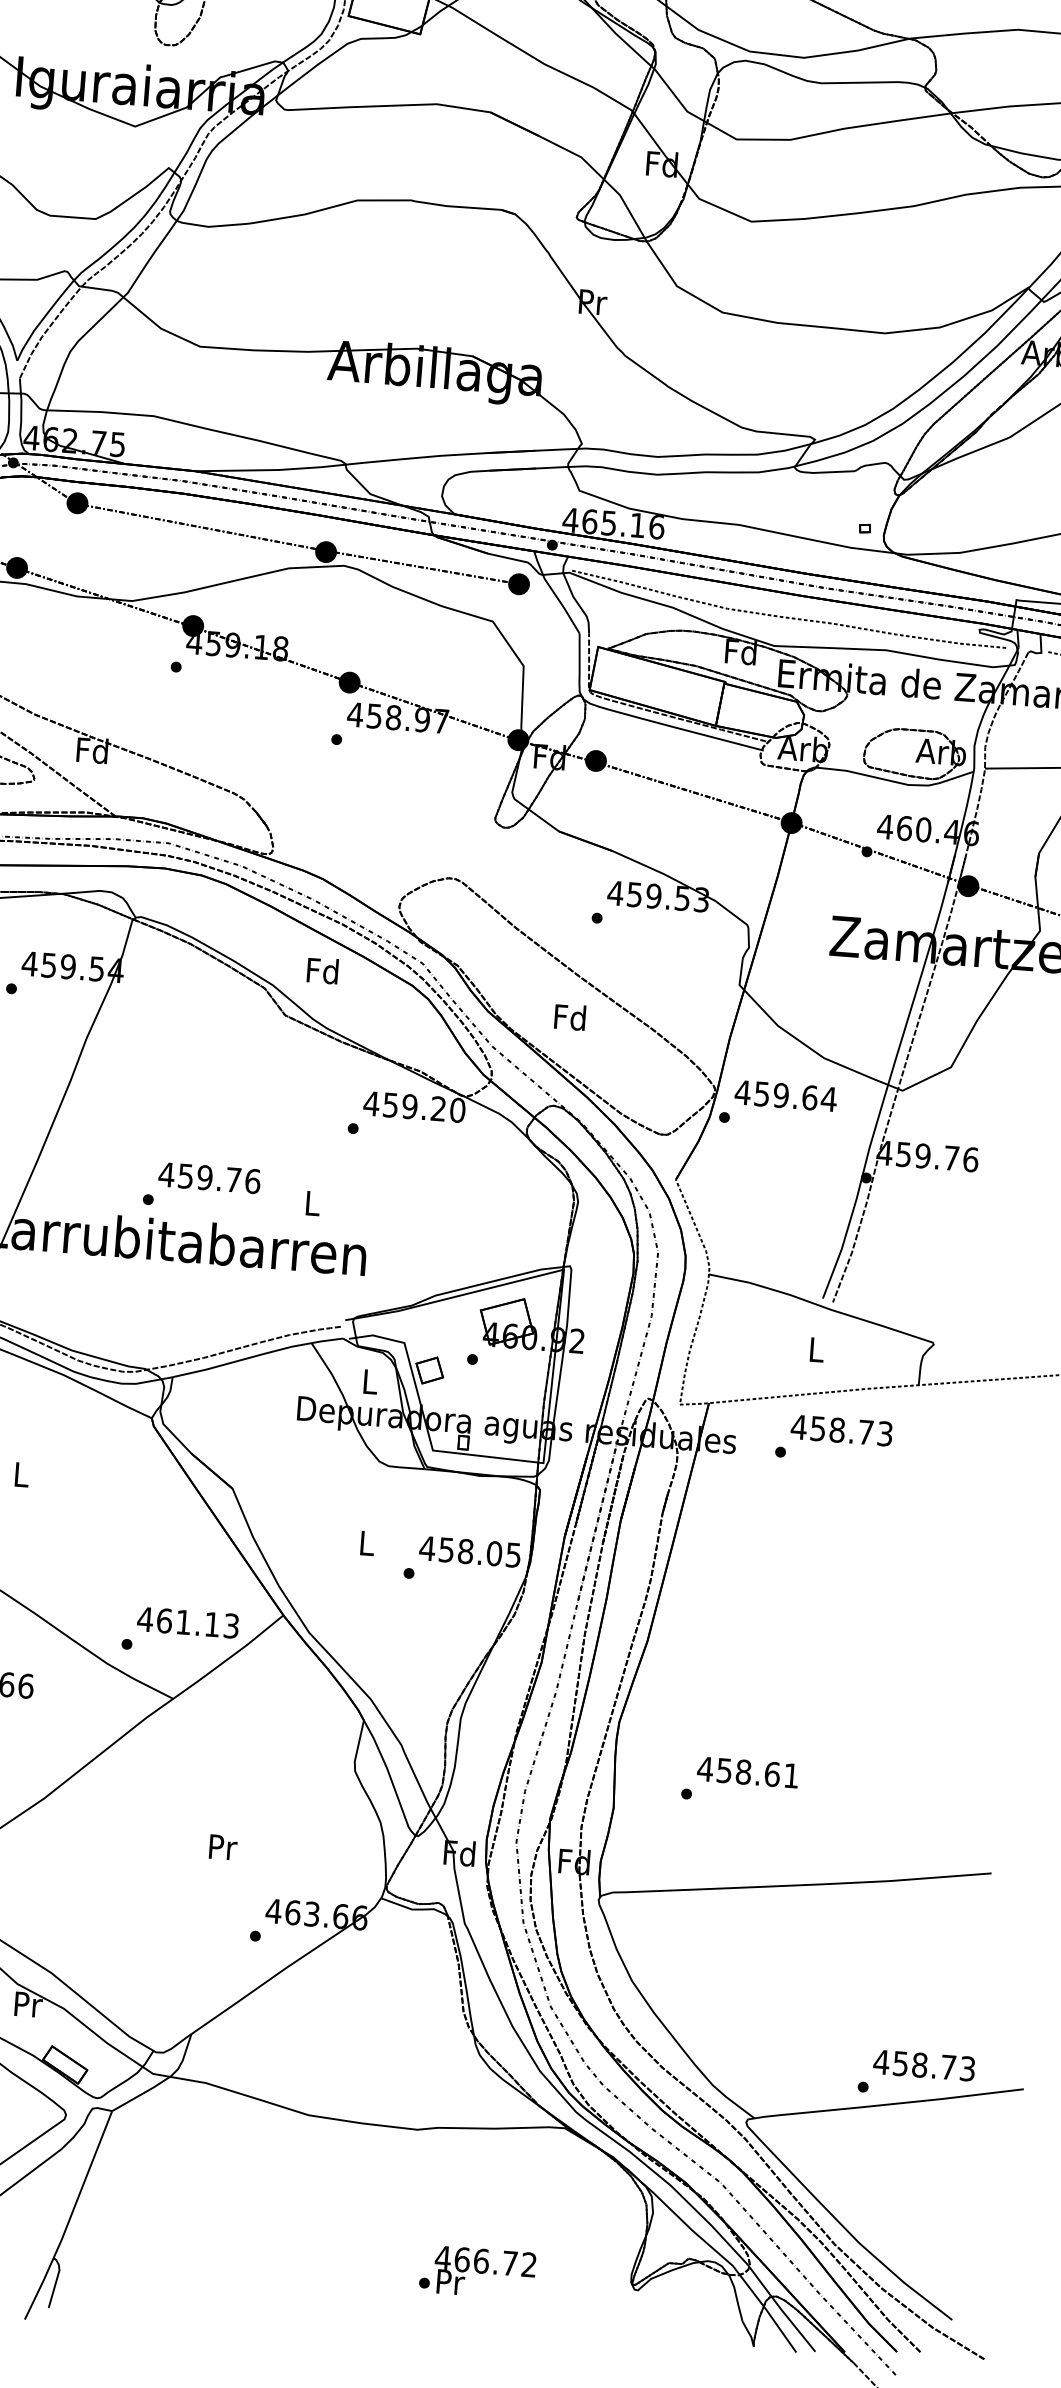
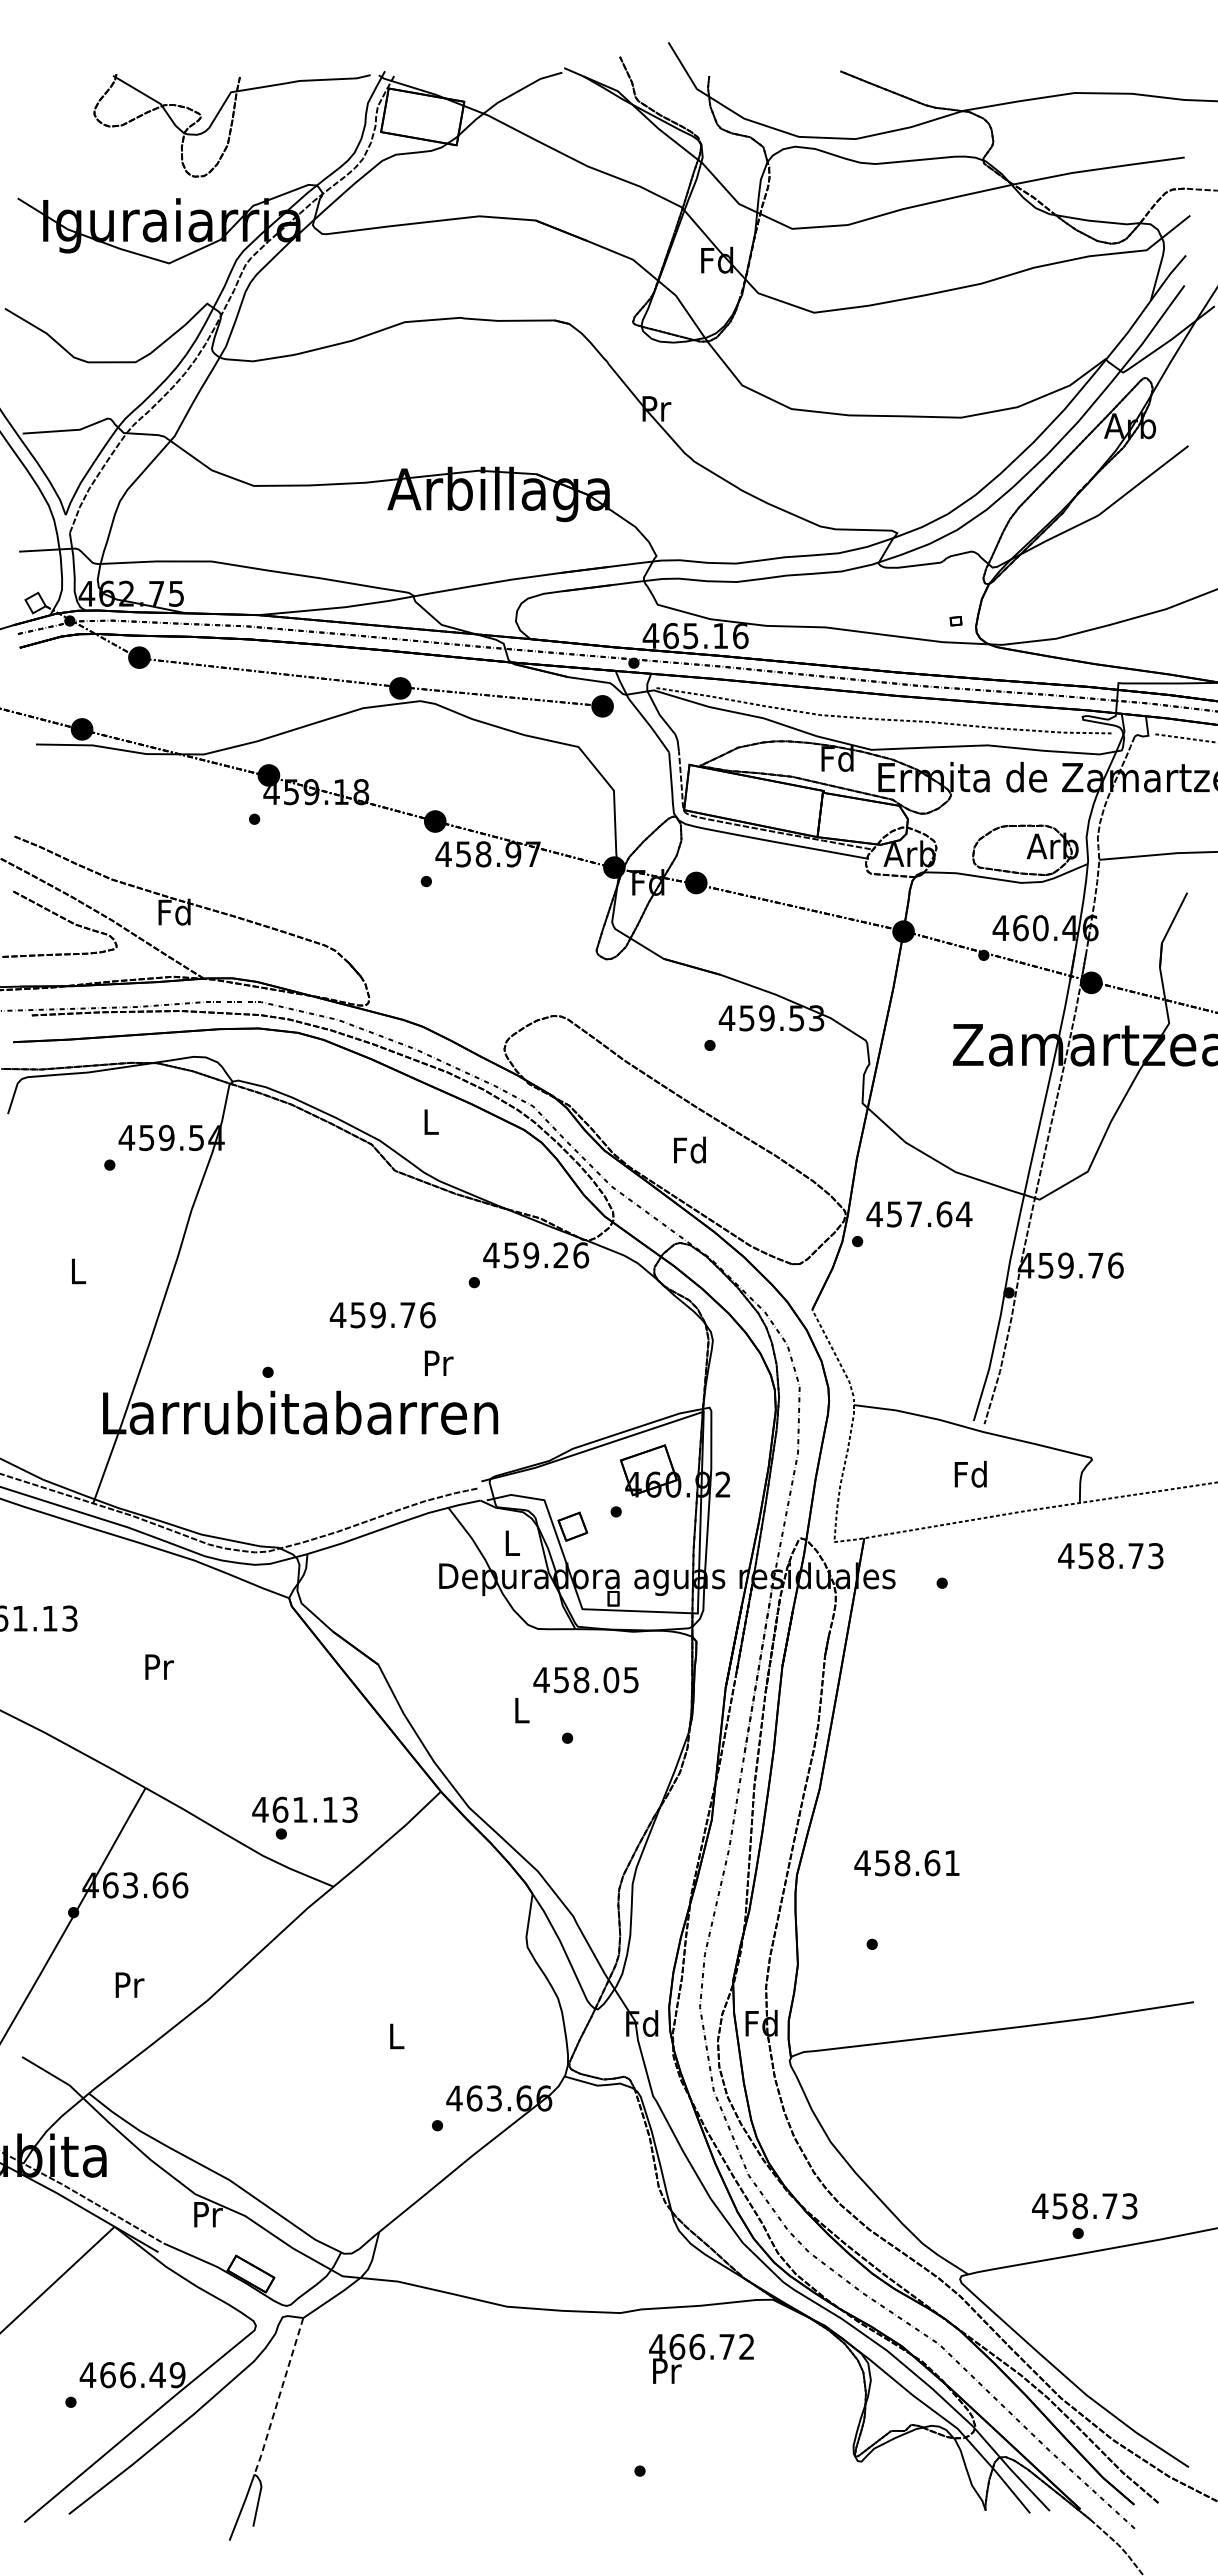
text: (322, 970) -> (430, 1121), Fd -> L
text: (781, 1095) -> (914, 1214), 459.64 -> 457.64
text: (458, 1110) -> (581, 1255), 459.20 -> 459.26
text: (209, 1178) -> (382, 1315), moved
text: (312, 1202) -> (438, 1362), L -> Pr
text: (815, 1348) -> (970, 1473), L -> Fd
text: (841, 1430) -> (1110, 1556), moved
text: (22, 1474) -> (159, 1666), L -> Pr
text: (469, 1552) -> (585, 1680), moved
text: (187, 1622) -> (304, 1809), moved
text: (747, 1772) -> (906, 1863), moved
text: (223, 1847) -> (397, 2036), Pr -> L
text: (924, 2065) -> (1084, 2206), moved
line: (83, 2185) -> (279, 2397), solid -> dashed
text: (484, 2272) -> (701, 2358), moved

